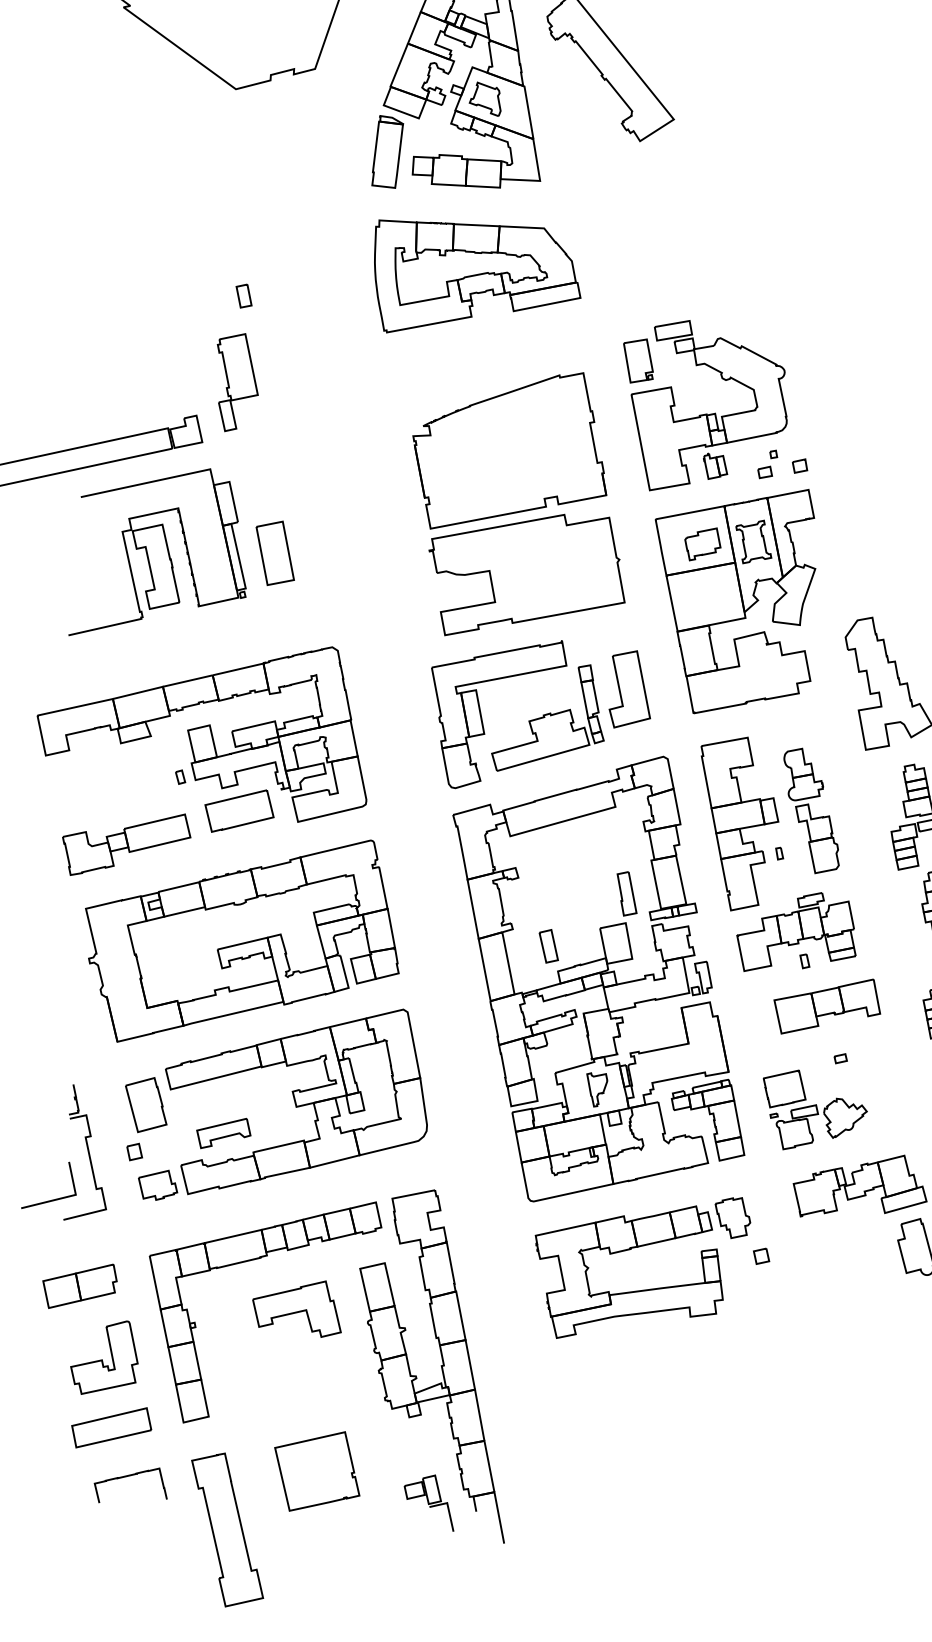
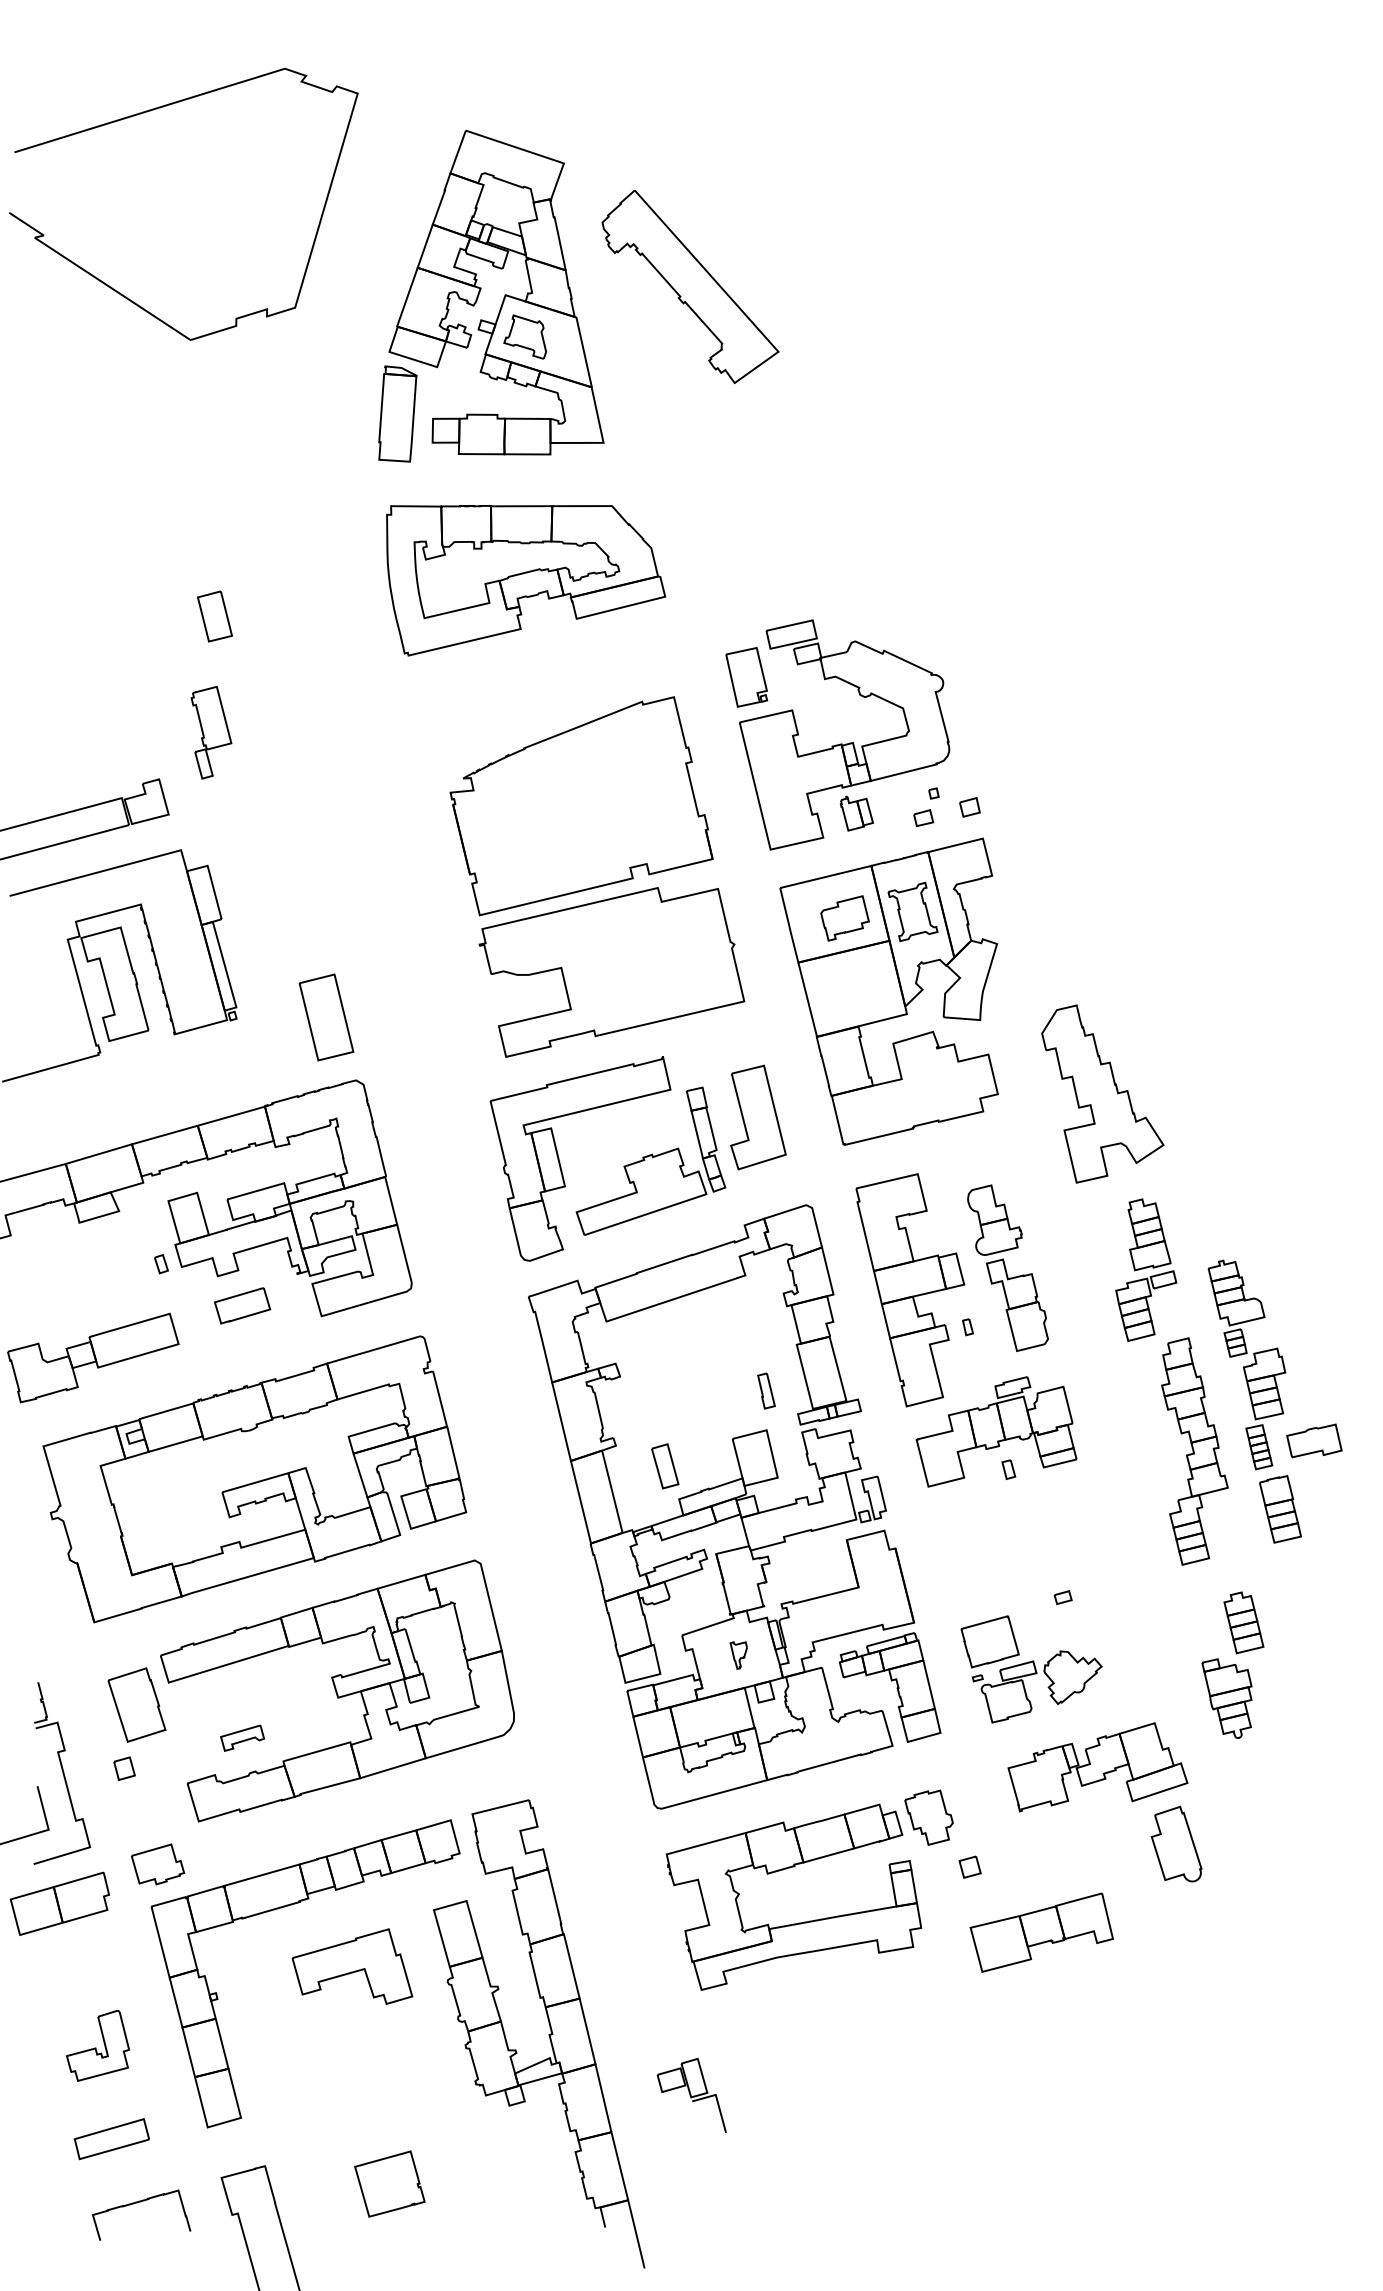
part: (243, 295) -> (214, 615), size x1.6
part: (237, 382) -> (211, 732), size x0.7
part: (275, 553) -> (326, 1017), moved
part: (239, 810) -> (242, 1305), size x0.6
part: (627, 893) -> (766, 1390), size x0.6
part: (827, 1006) -> (1041, 1932), moved
part: (596, 1090) -> (738, 1655), size x0.6
part: (223, 1133) -> (242, 1738), size x0.6
part: (158, 1185) -> (158, 1864), moved
part: (79, 1285) -> (59, 1903), moved
part: (104, 1357) -> (97, 2045), size x0.7
part: (111, 1427) -> (111, 2138), size x0.7
part: (317, 1470) -> (389, 2183), size x0.6
part: (429, 1501) -> (691, 2094), moved

